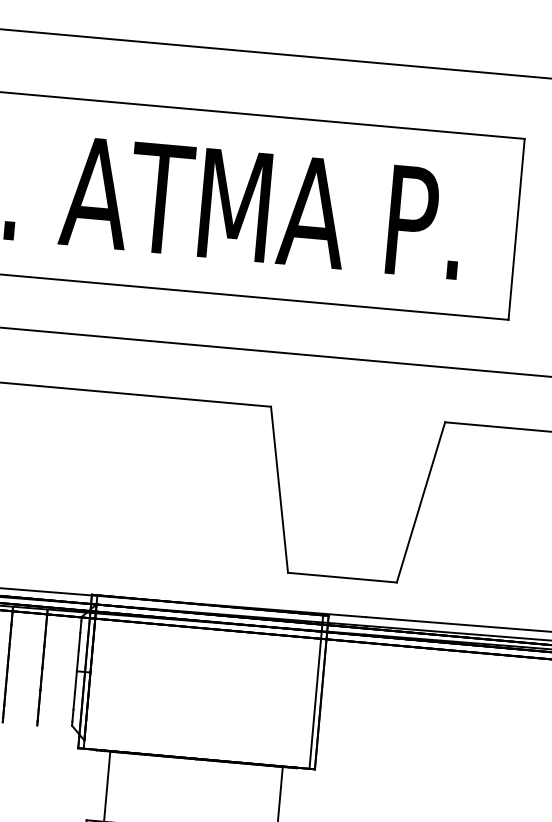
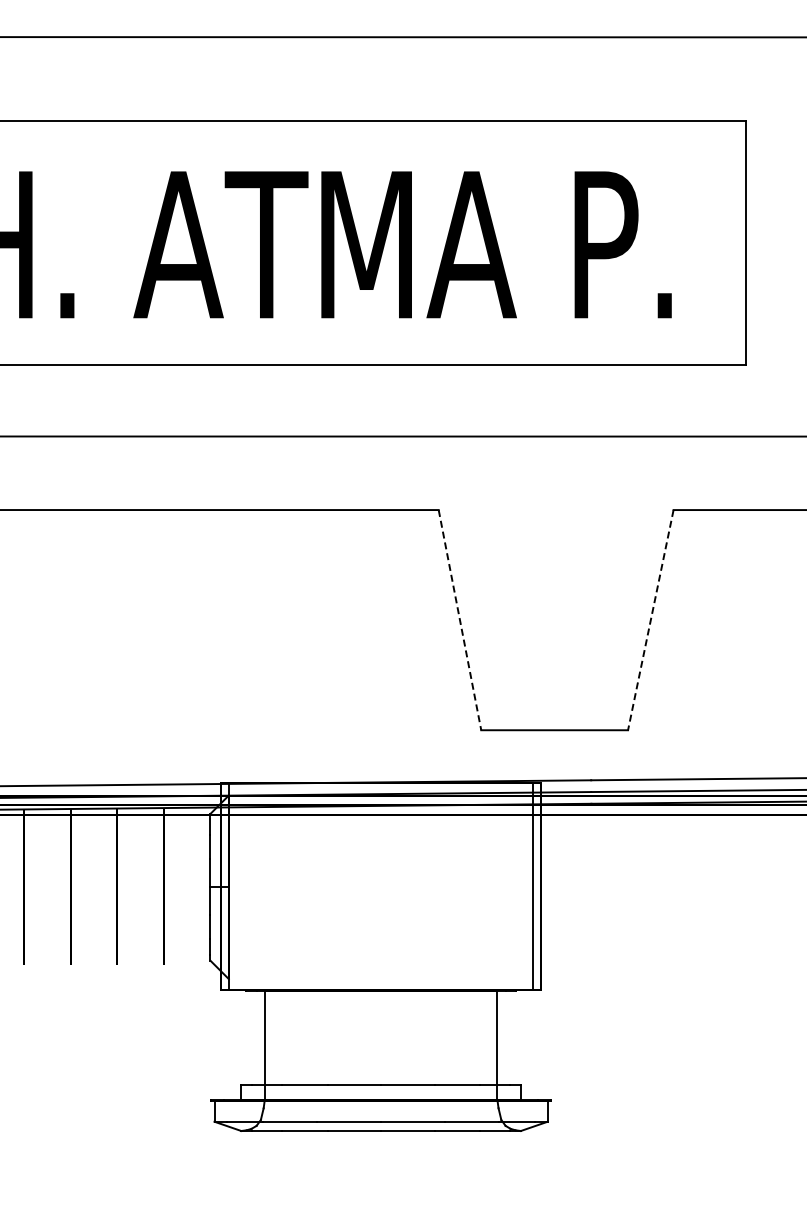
line: (279, 490) -> (460, 620), solid -> dashed
line: (420, 502) -> (650, 620), solid -> dashed

